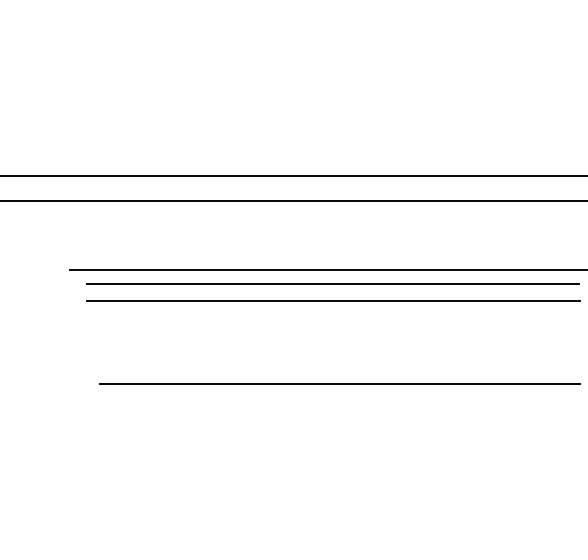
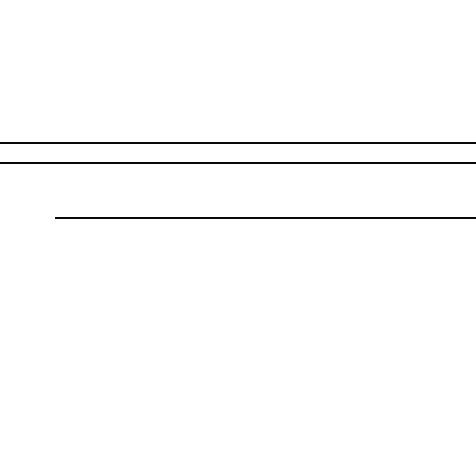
line: (332, 283) -> (269, 229), removed
line: (332, 301) -> (269, 243), removed
line: (339, 383) -> (274, 310), removed

